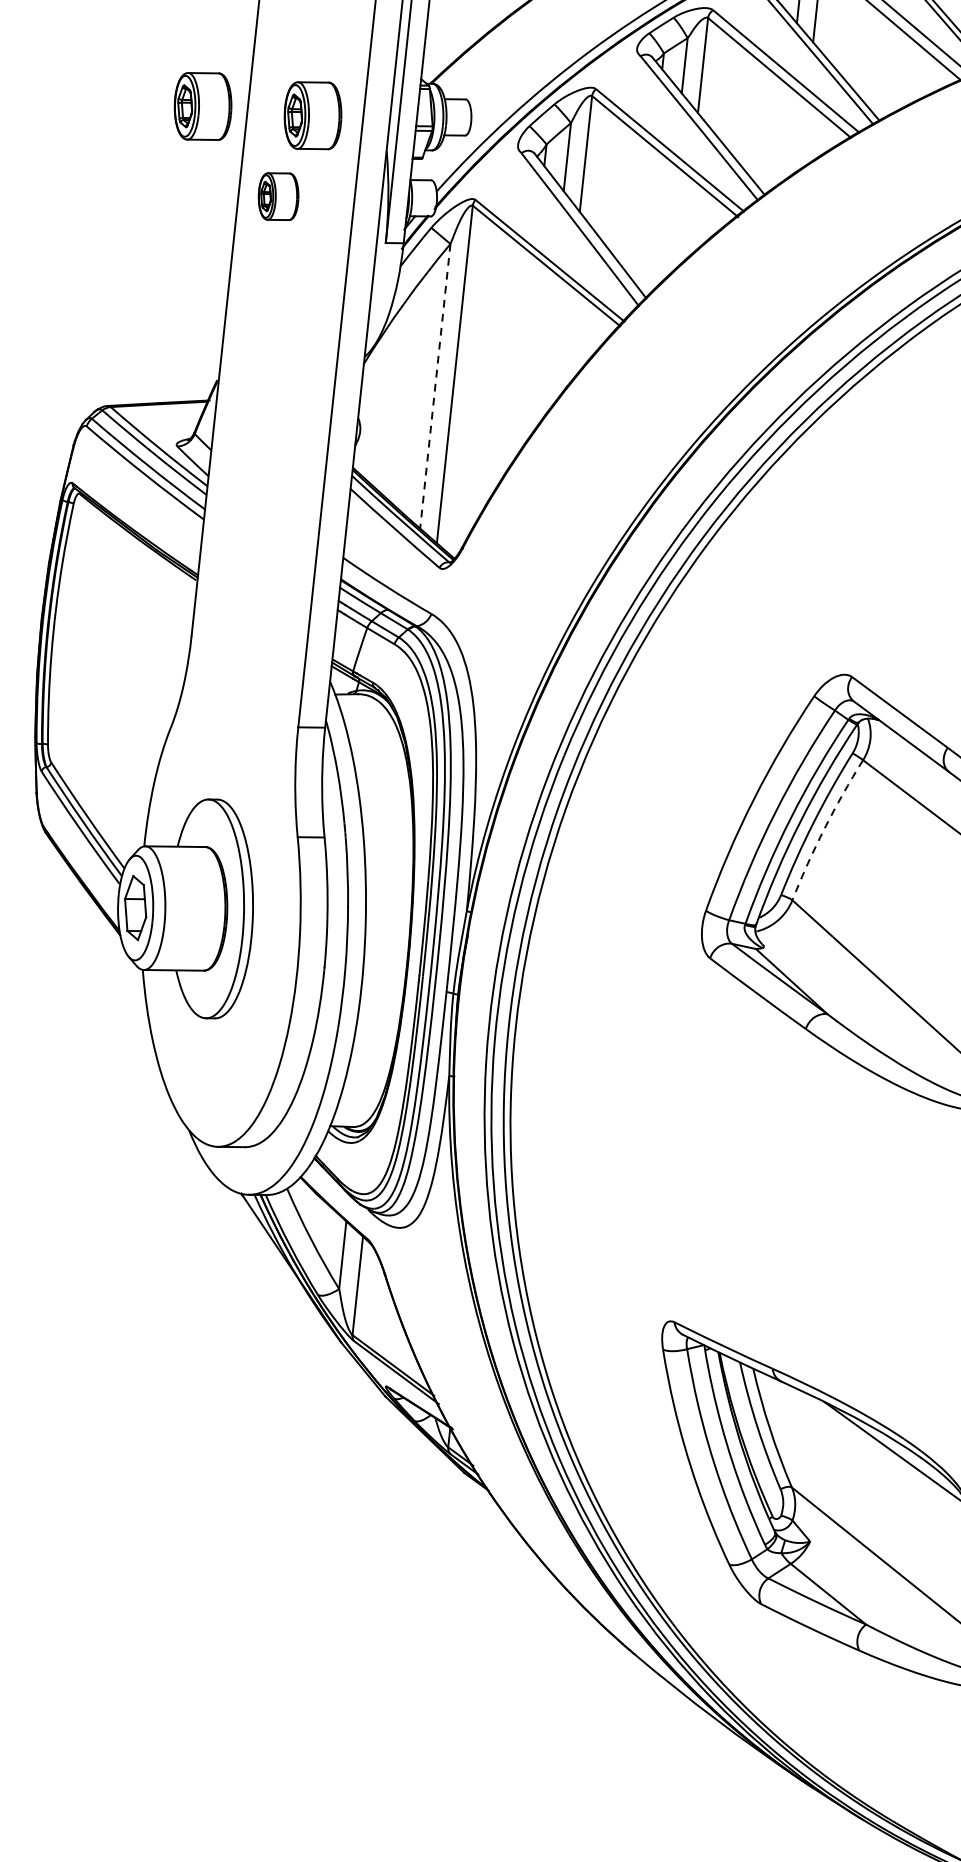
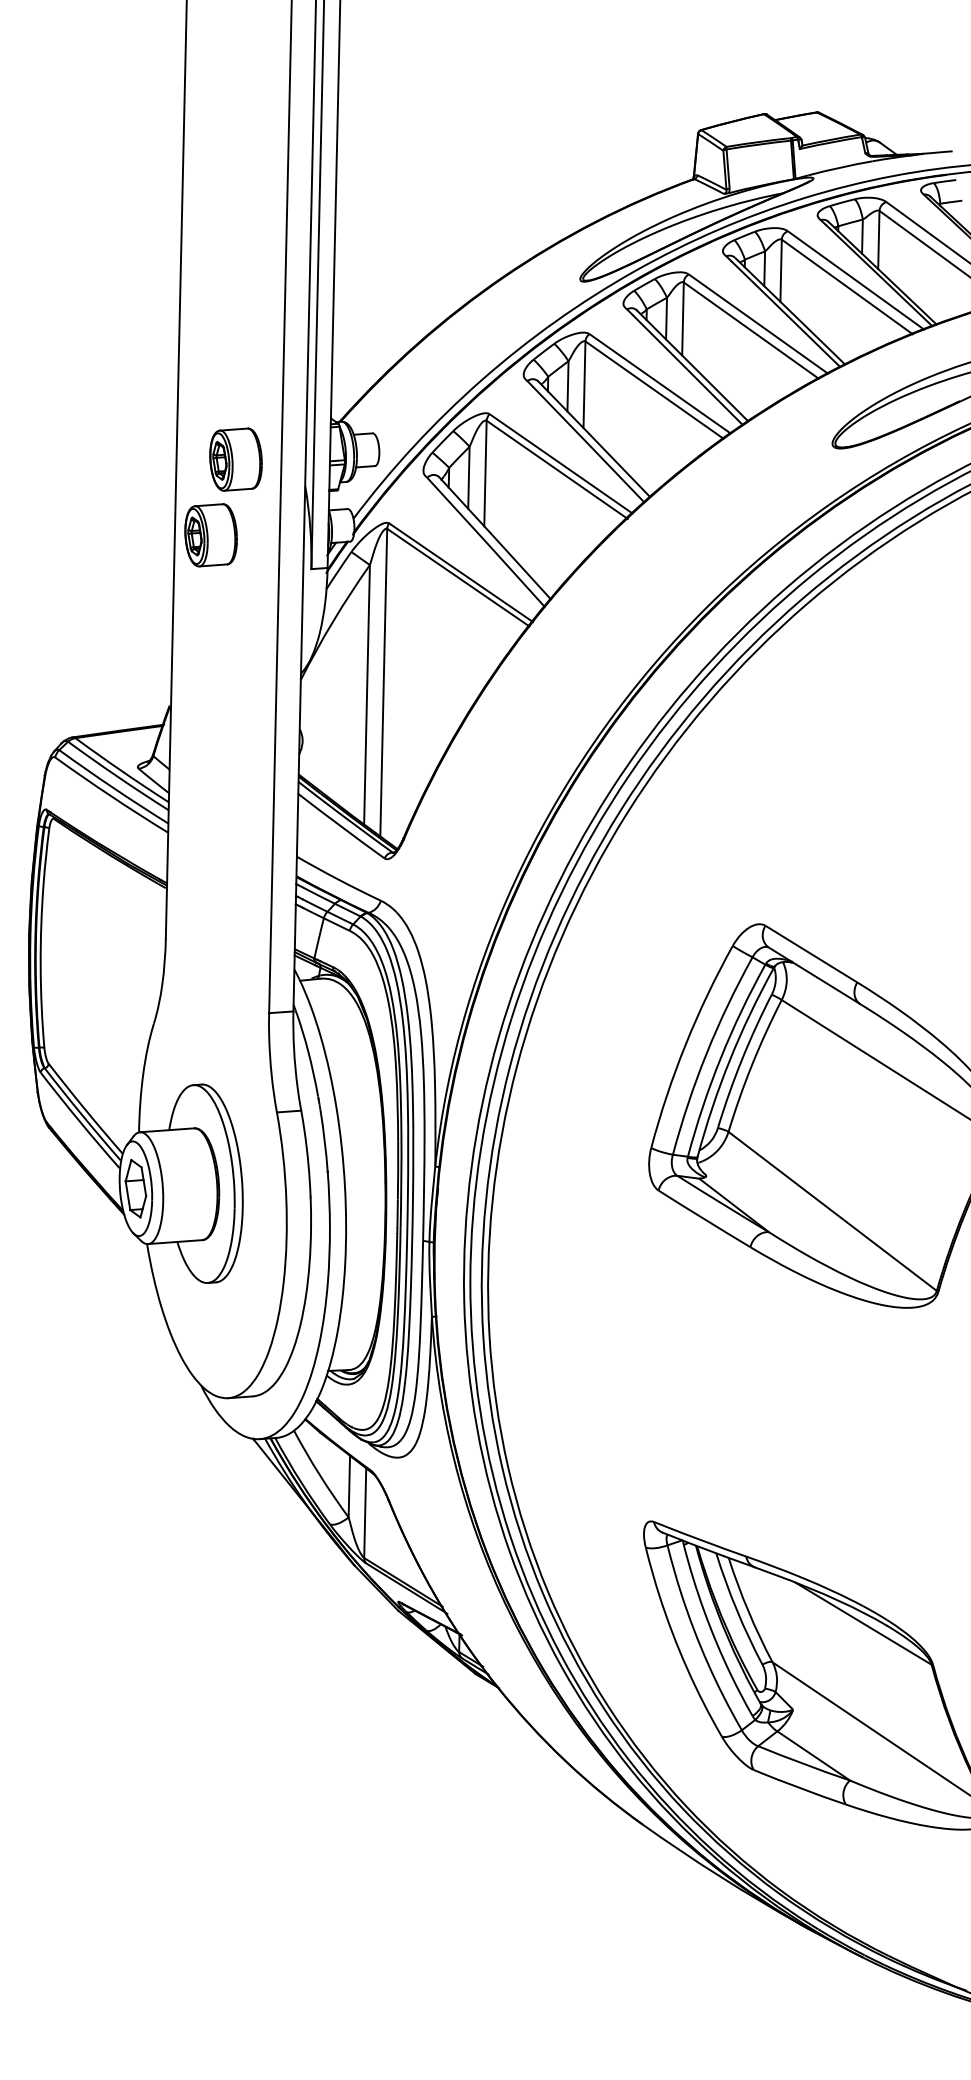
part: (202, 106) -> (135, 459), removed
part: (277, 196) -> (210, 535), size x1.43
line: (435, 386) -> (367, 694), dashed -> solid
arc: (824, 828) -> (752, 1064), dashed -> solid

